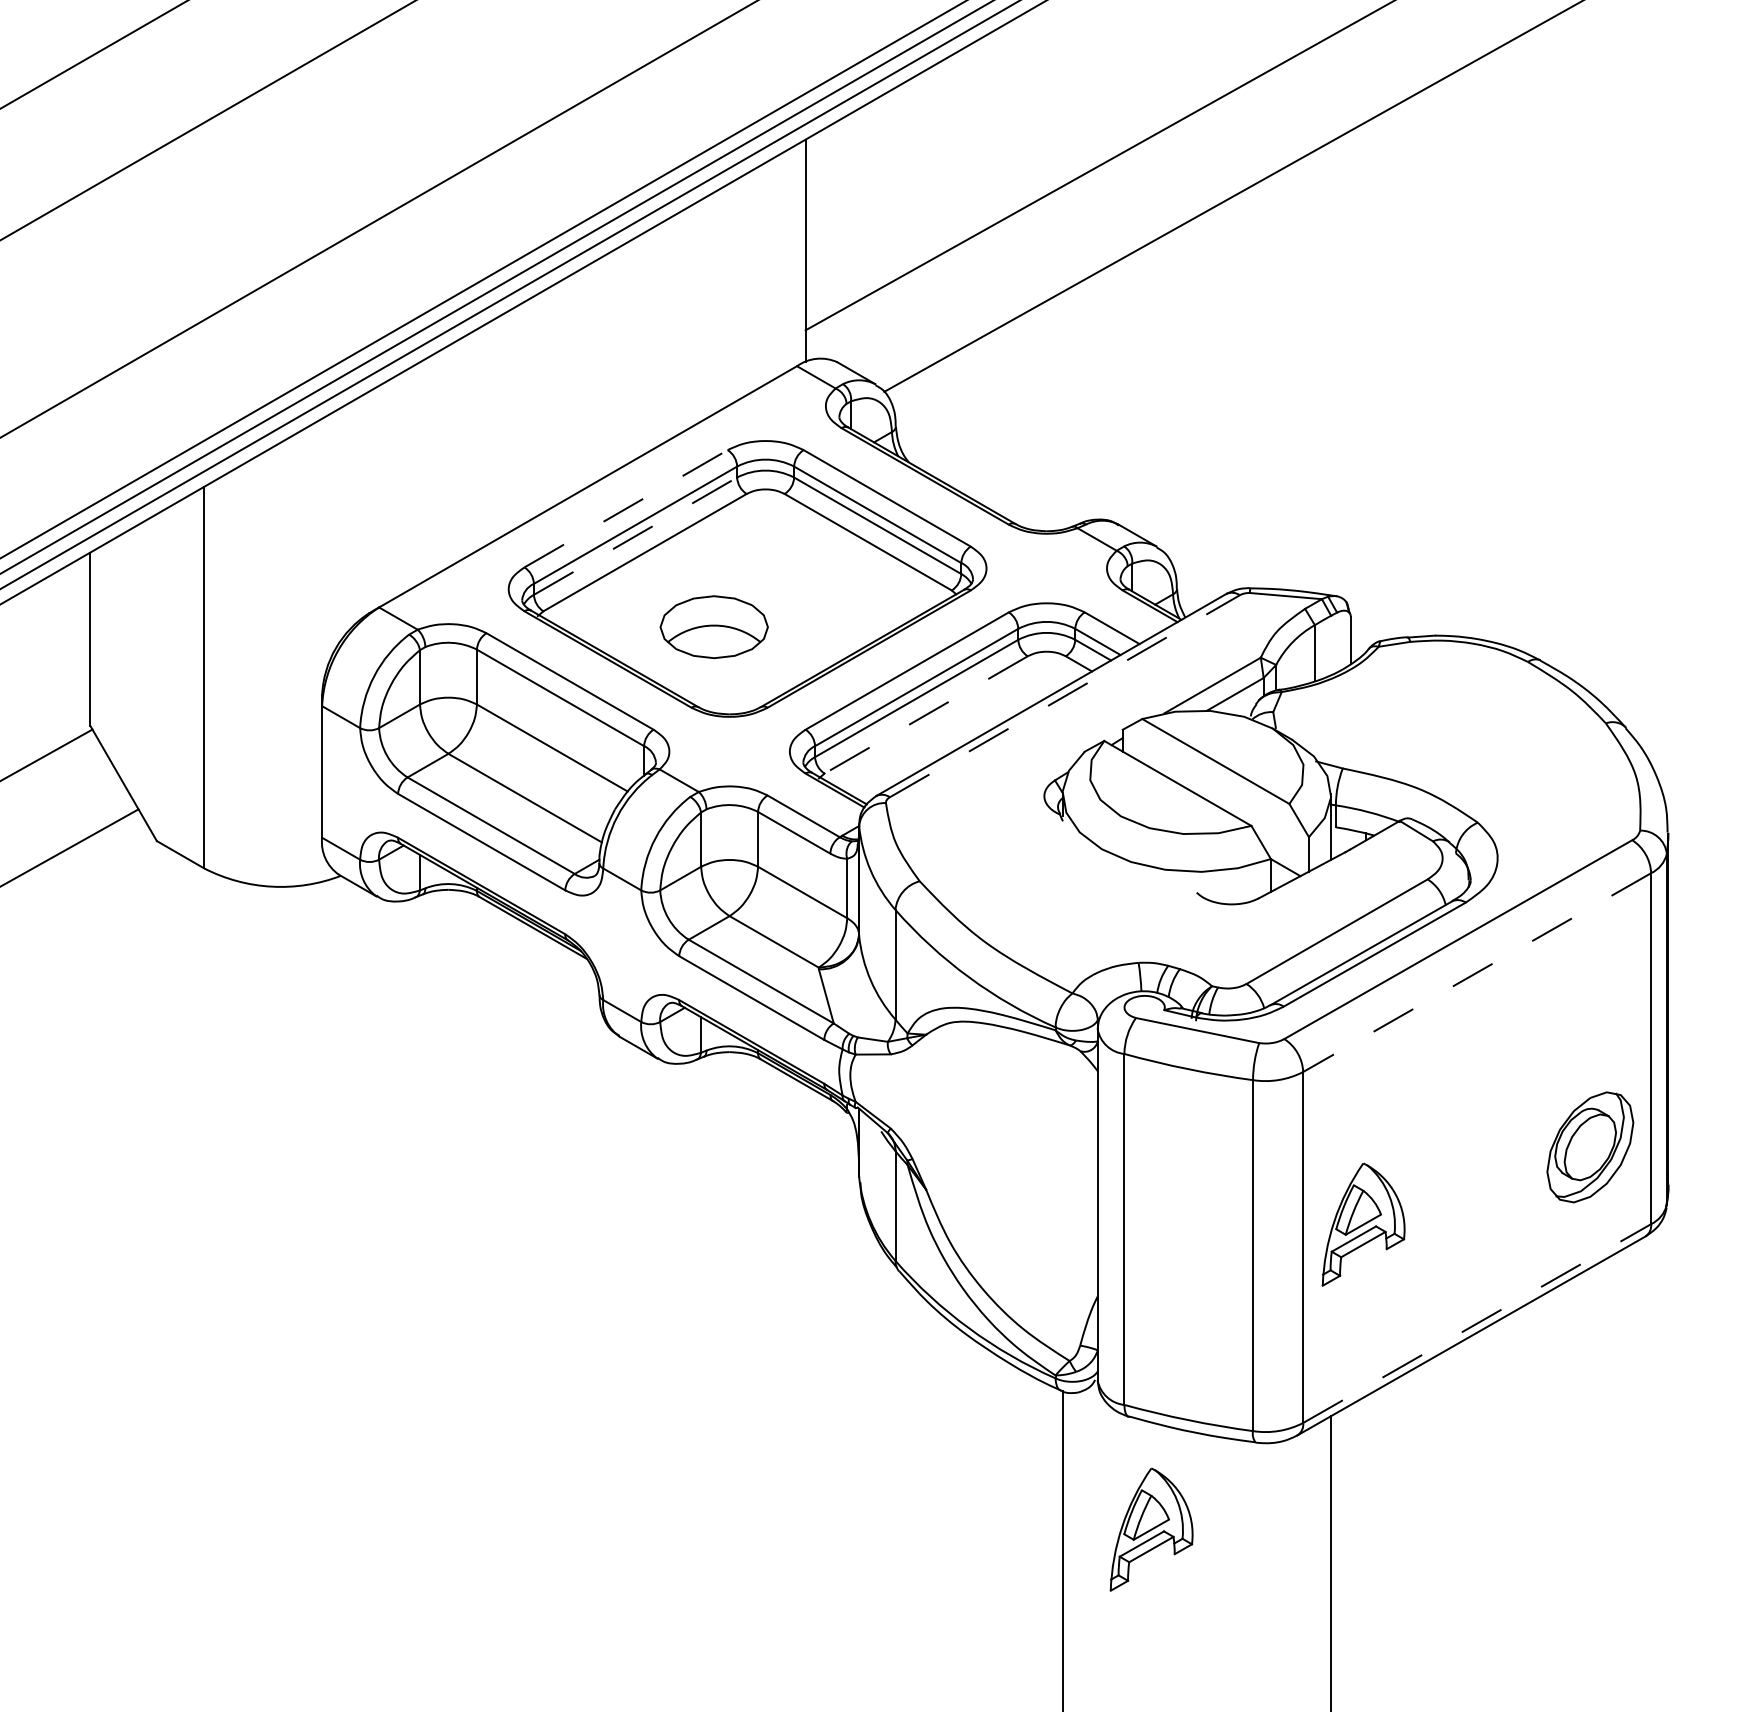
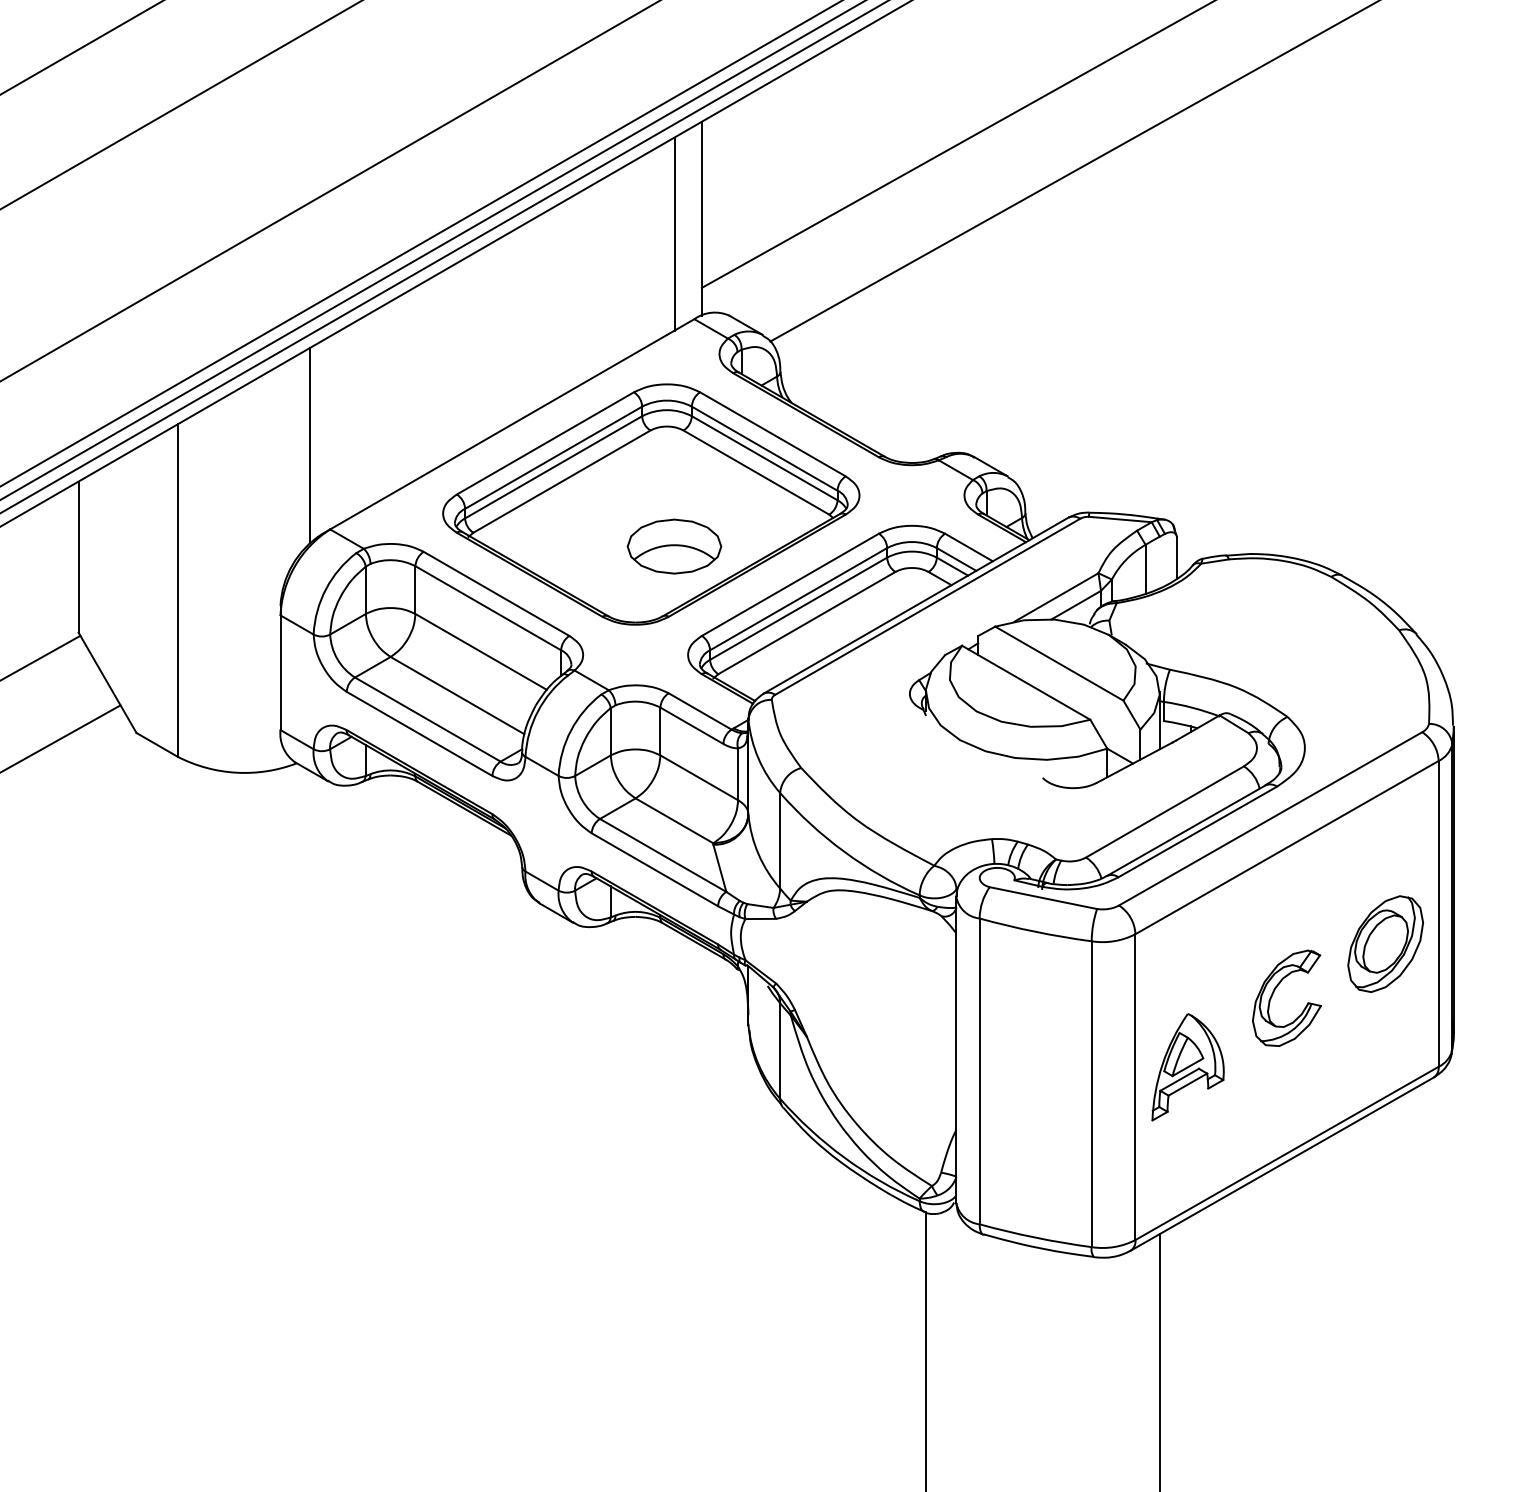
line: (774, 268) -> (674, 234), added
line: (626, 508) -> (545, 443), dashed -> solid
line: (356, 510) -> (310, 444), added
line: (636, 535) -> (554, 466), dashed -> solid
part: (713, 627) -> (673, 546), moved
line: (1065, 696) -> (928, 607), dashed -> solid
line: (925, 715) -> (806, 623), dashed -> solid
line: (1476, 972) -> (1286, 847), dashed -> solid
part: (1462, 1139) -> (1274, 993), added
part: (1590, 1147) -> (1385, 944), moved
line: (1477, 1323) -> (1287, 1153), dashed -> solid
part: (1151, 1529) -> (1003, 1332), removed

